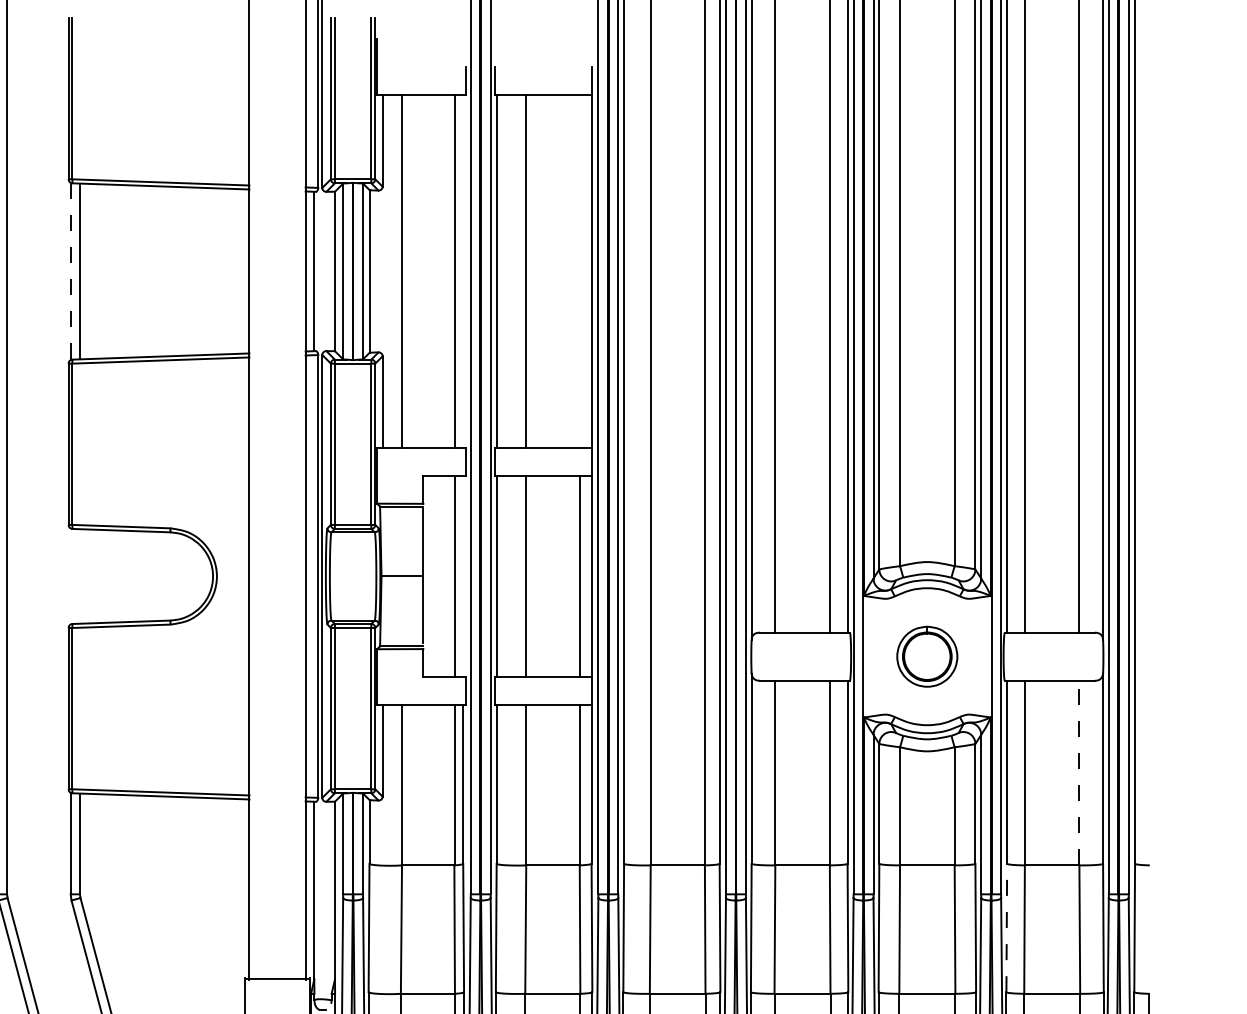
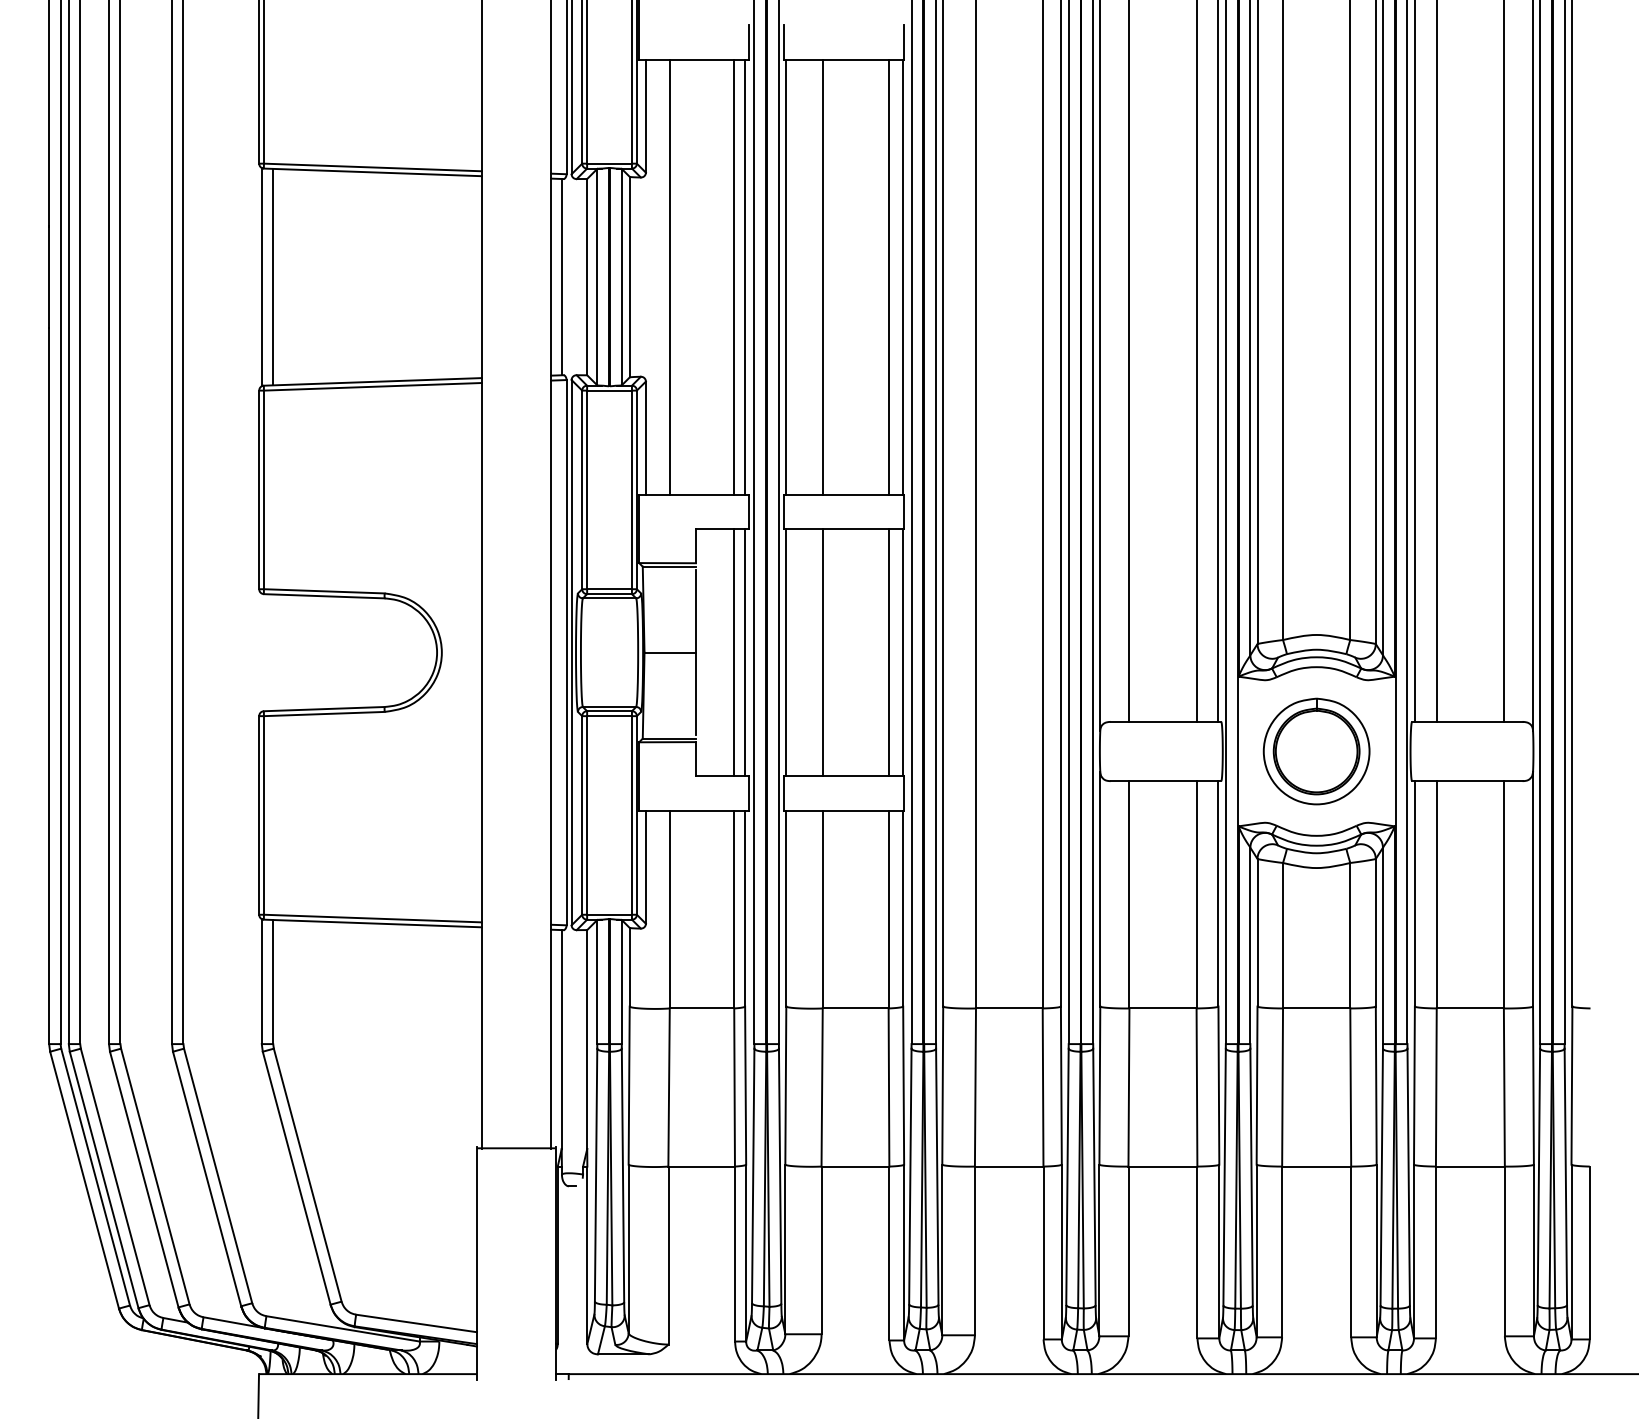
line: (463, 270) -> (745, 276), added
line: (579, 270) -> (888, 276), added
line: (70, 271) -> (261, 277), dashed -> solid
line: (463, 576) -> (745, 652), added
part: (927, 656) -> (1316, 751), size x1.43
line: (1079, 772) -> (1503, 894), dashed -> solid
line: (1006, 927) -> (1414, 1085), dashed -> solid

